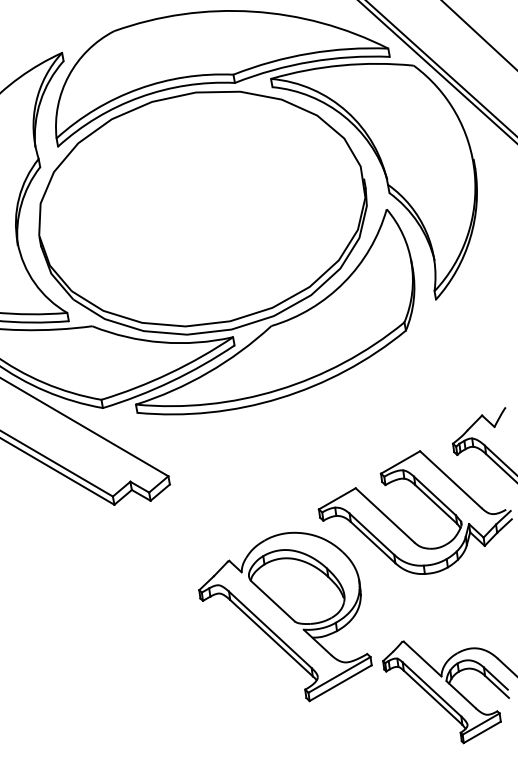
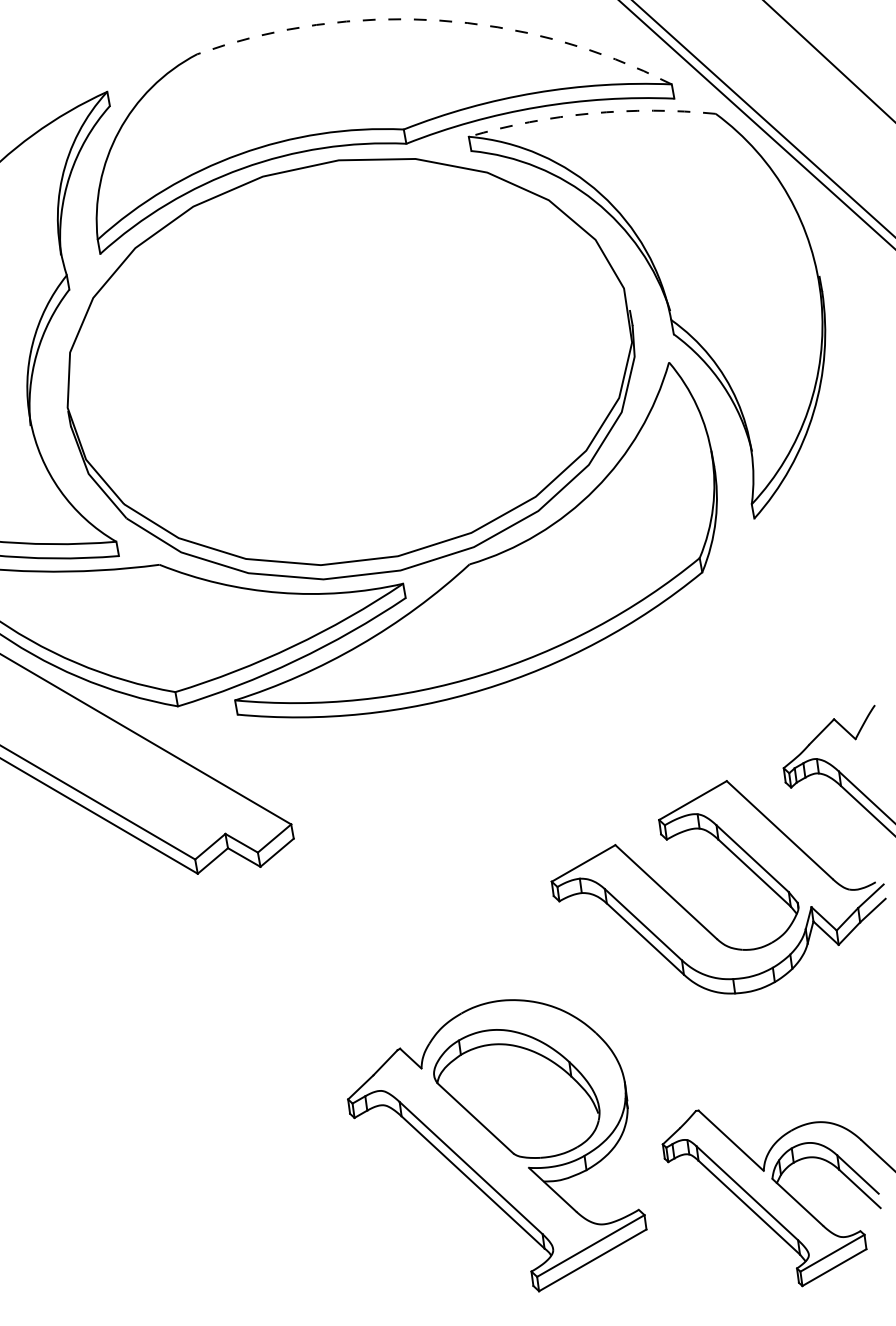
arc: (253, 11) -> (438, 20), solid -> dashed
arc: (341, 65) -> (590, 113), solid -> dashed
part: (285, 616) -> (497, 1144), moved

